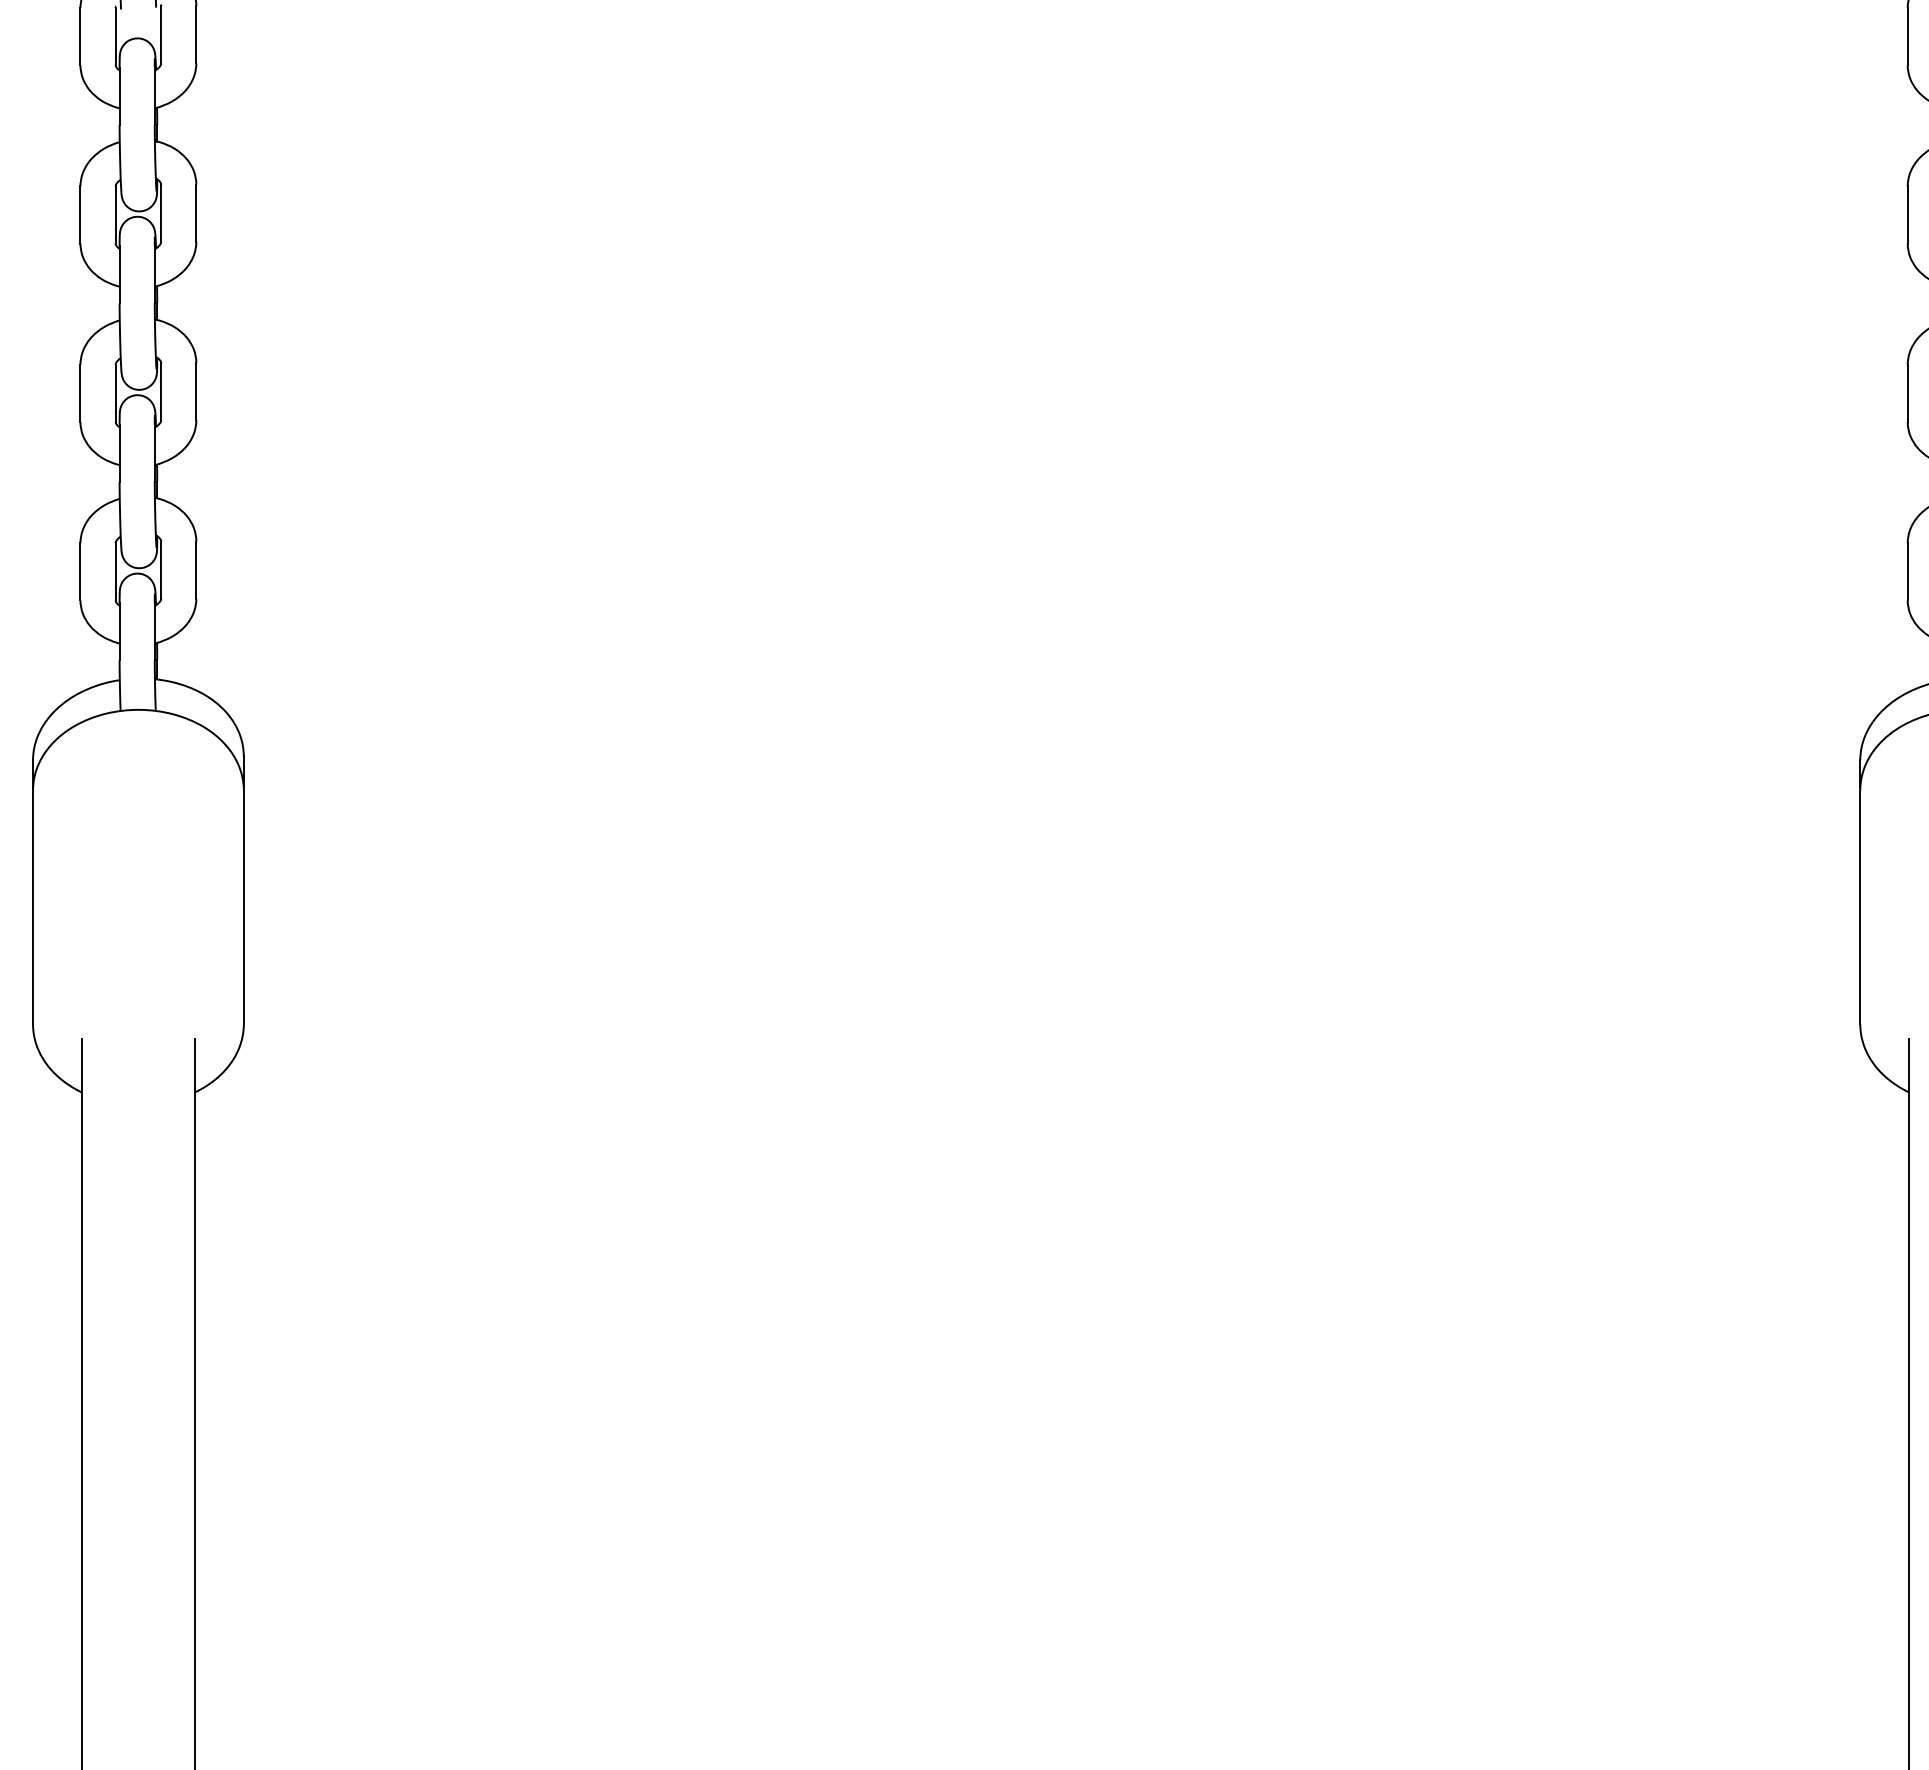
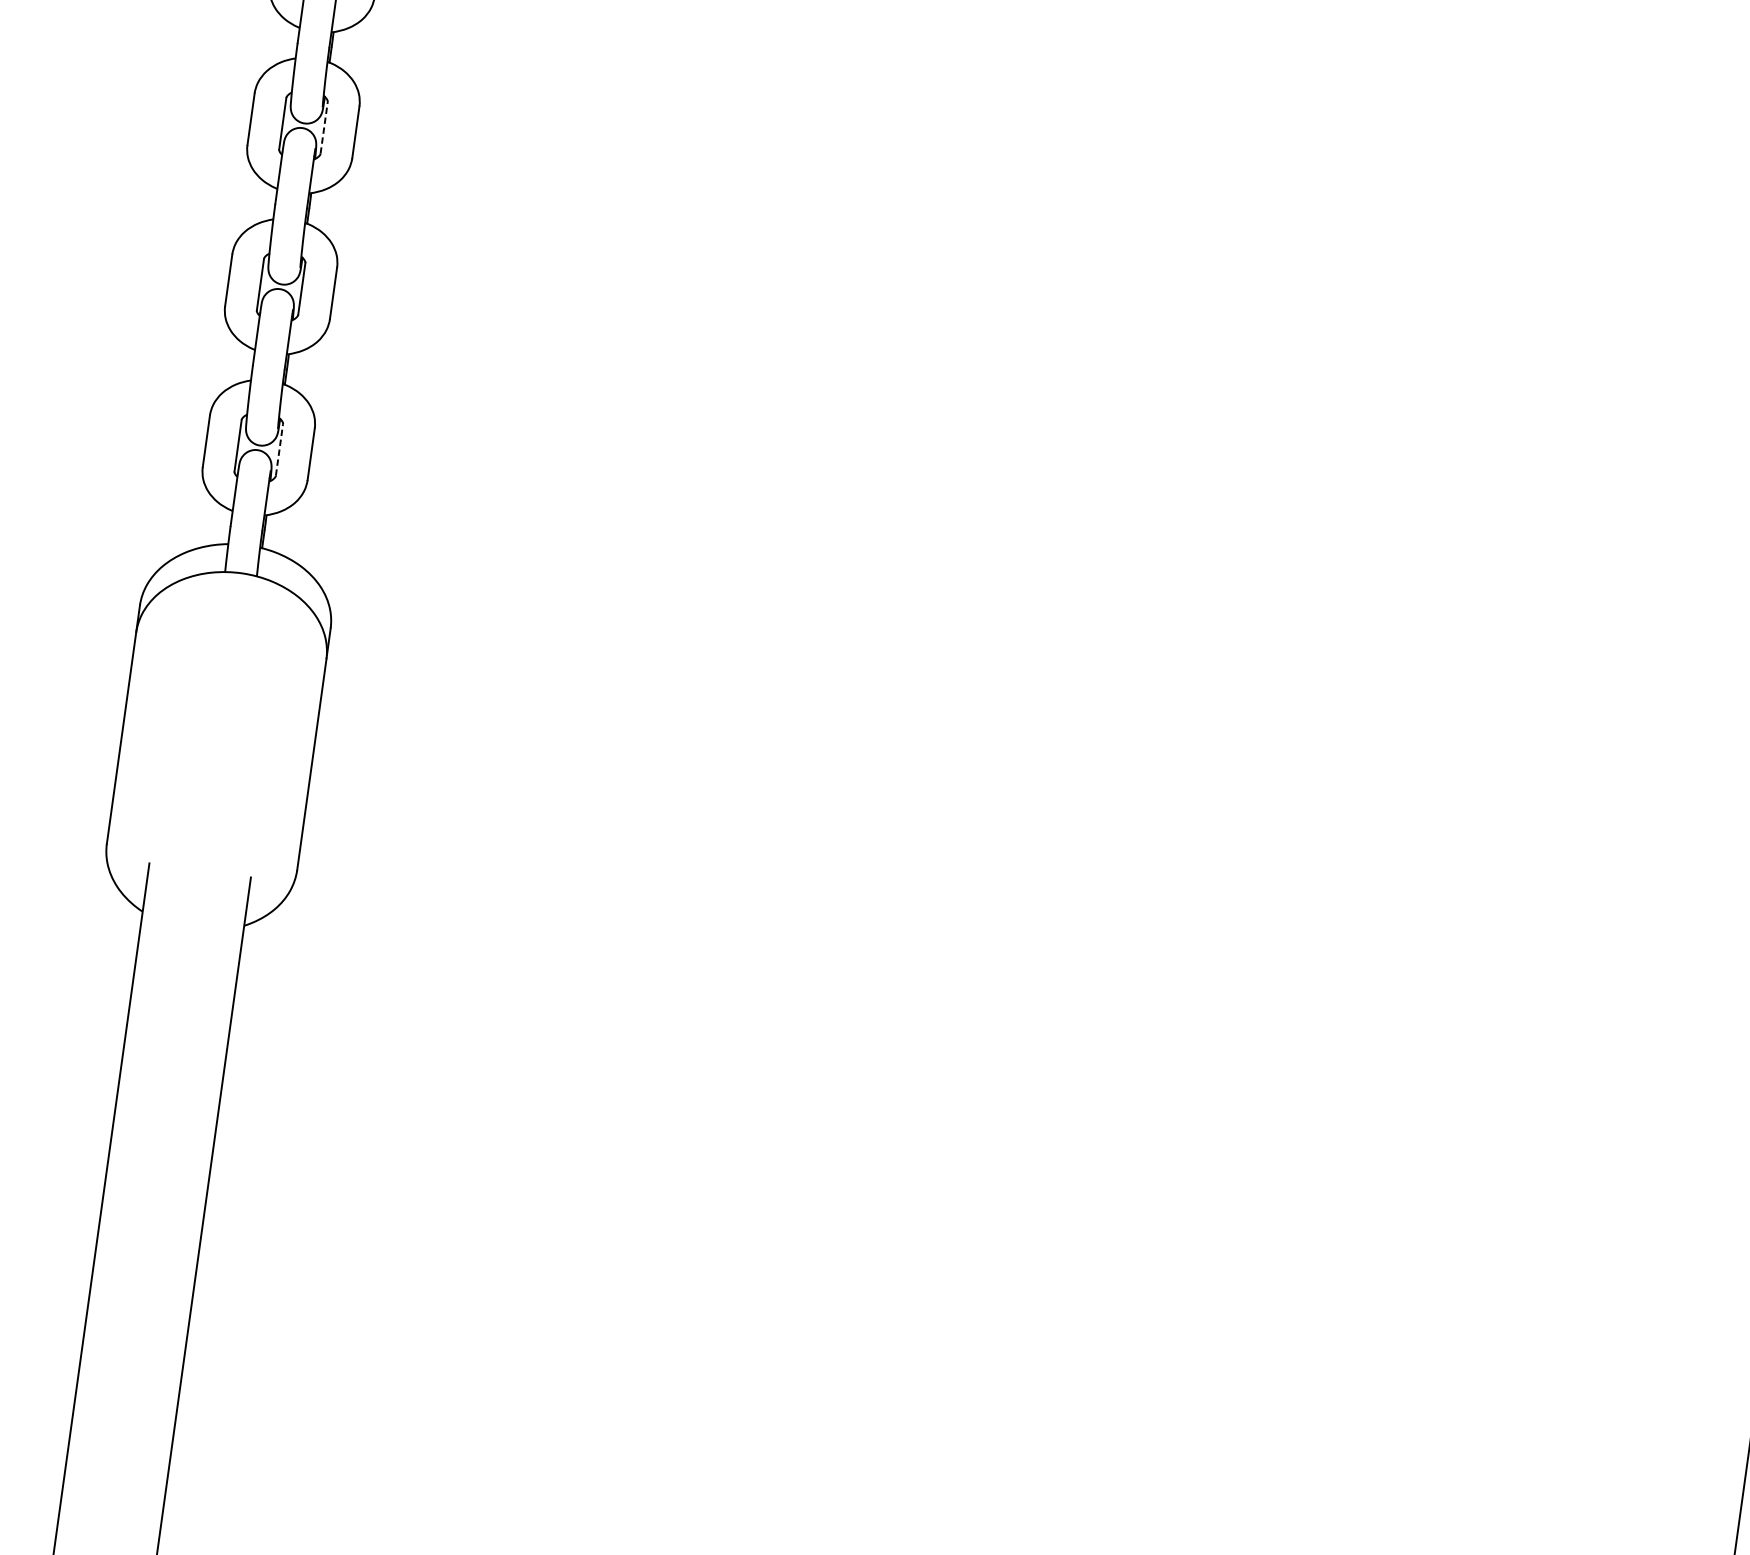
line: (161, 213) -> (324, 128), solid -> dashed
line: (161, 570) -> (279, 450), solid -> dashed

